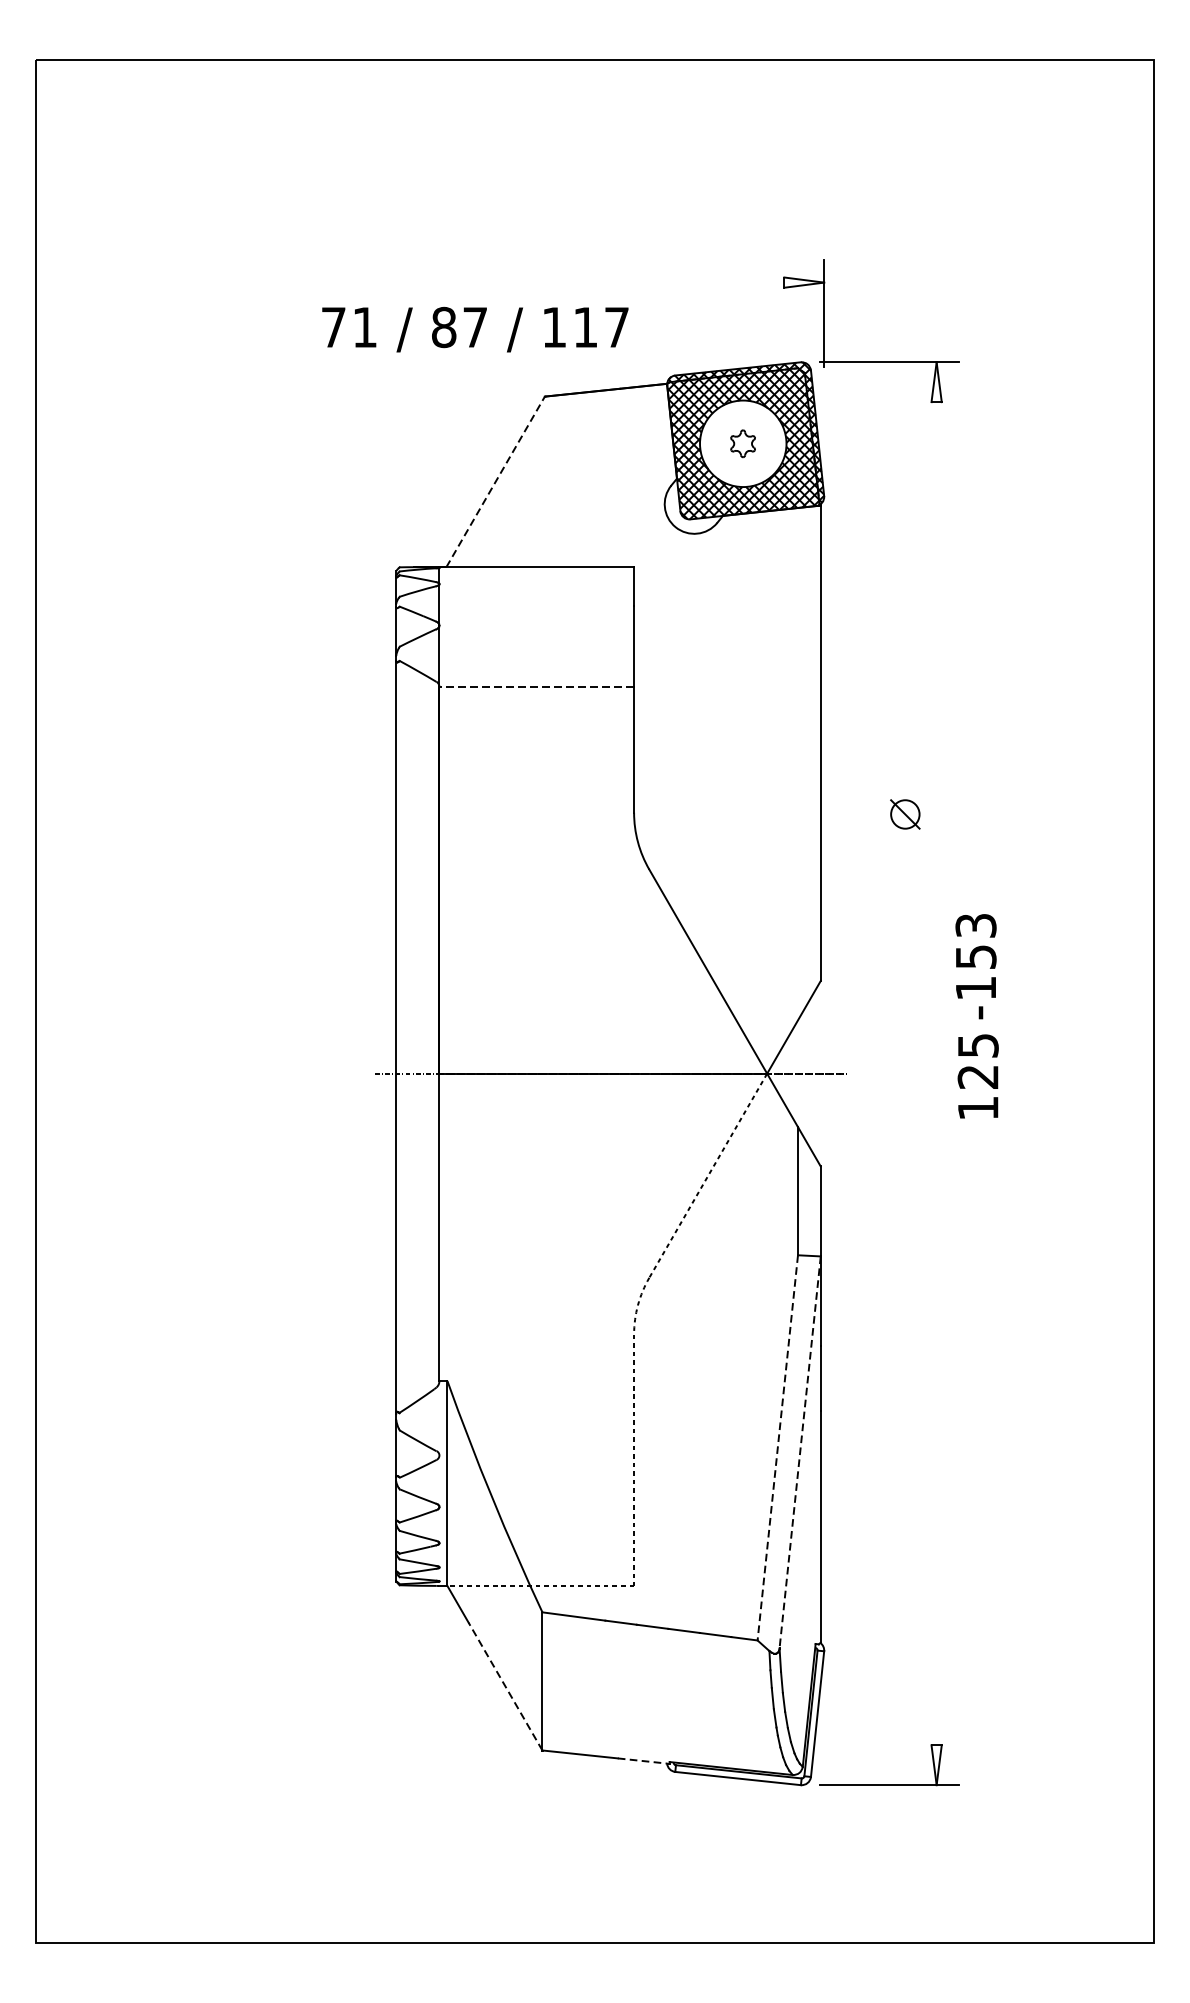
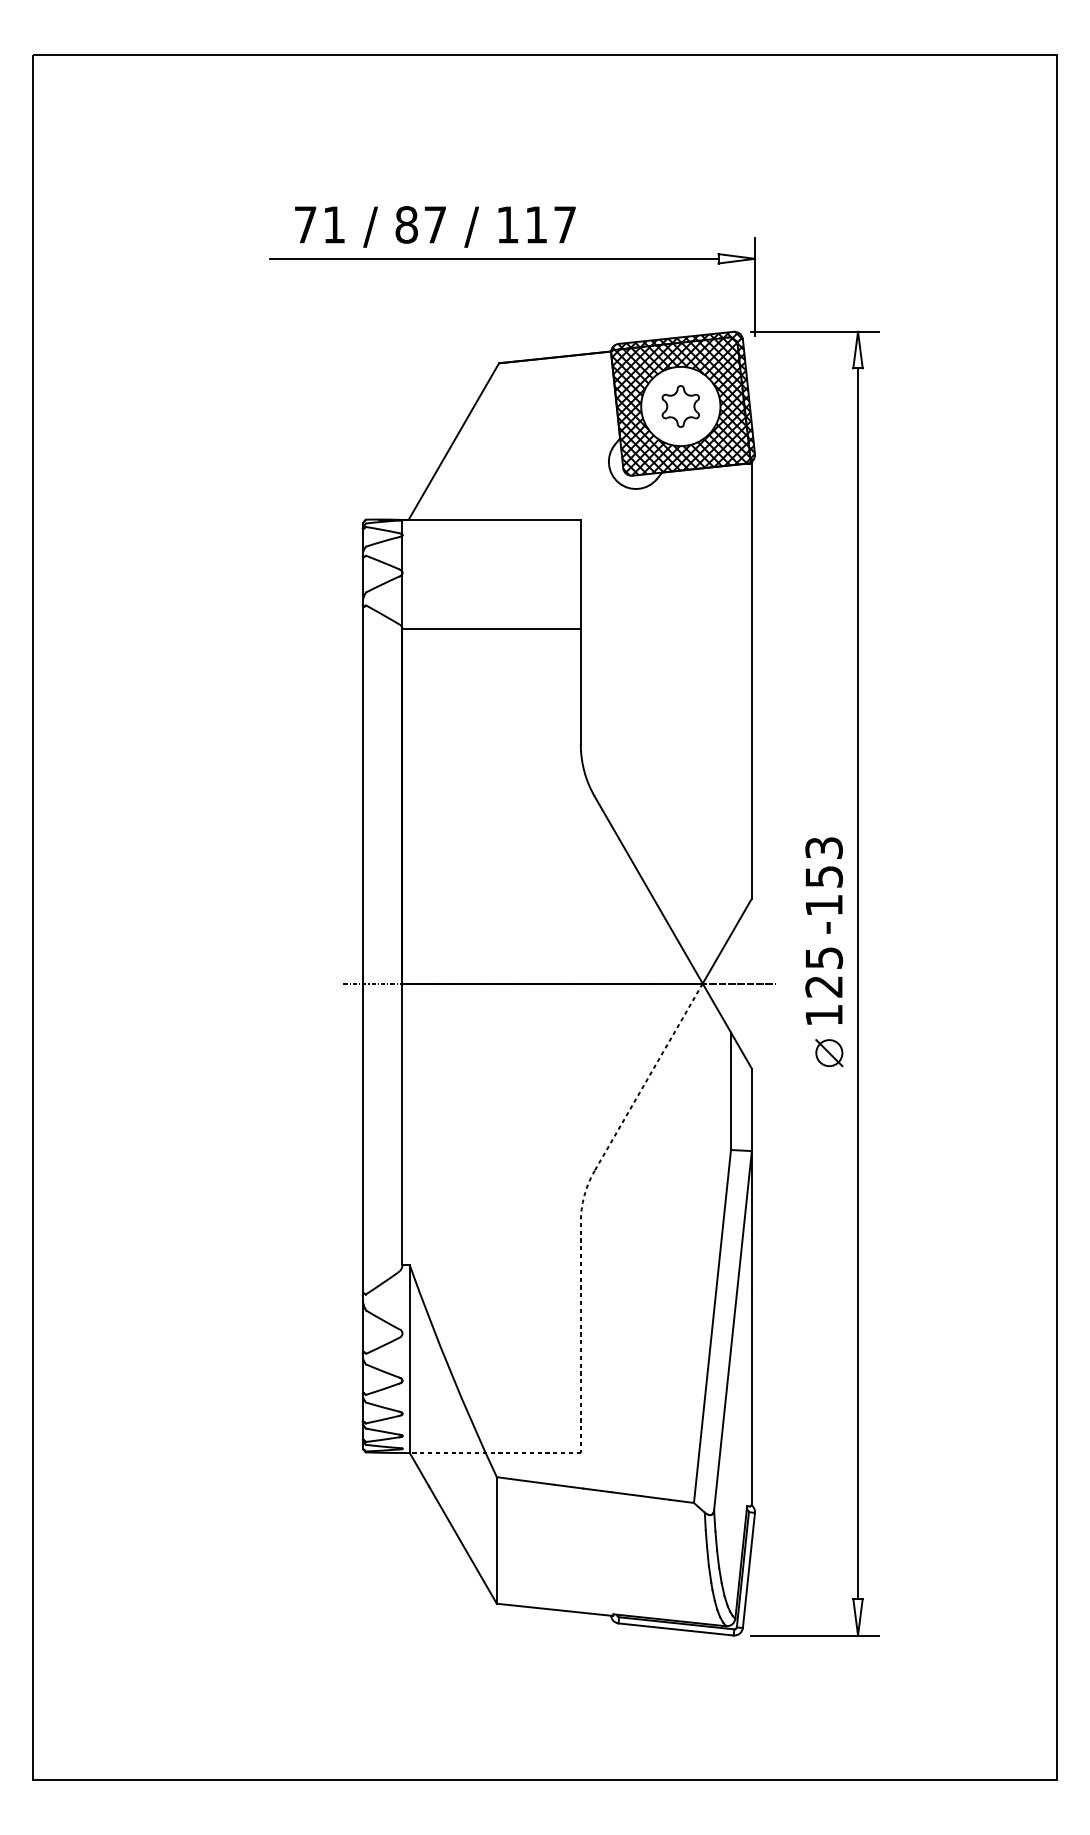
line: (539, 282) -> (494, 258), added
text: (475, 329) -> (435, 226), moved
part: (742, 443) -> (680, 406), size x1.67
line: (496, 481) -> (454, 441), dashed -> solid
line: (536, 687) -> (491, 629), dashed -> solid
part: (905, 814) -> (829, 1053), moved
text: (975, 966) -> (823, 885), moved
line: (937, 1073) -> (858, 983), added
text: (977, 1075) -> (823, 985), moved
line: (777, 1447) -> (712, 1326), dashed -> solid
line: (799, 1452) -> (732, 1330), dashed -> solid
line: (506, 1686) -> (463, 1545), dashed -> solid
line: (642, 1761) -> (588, 1613), dashed -> solid

